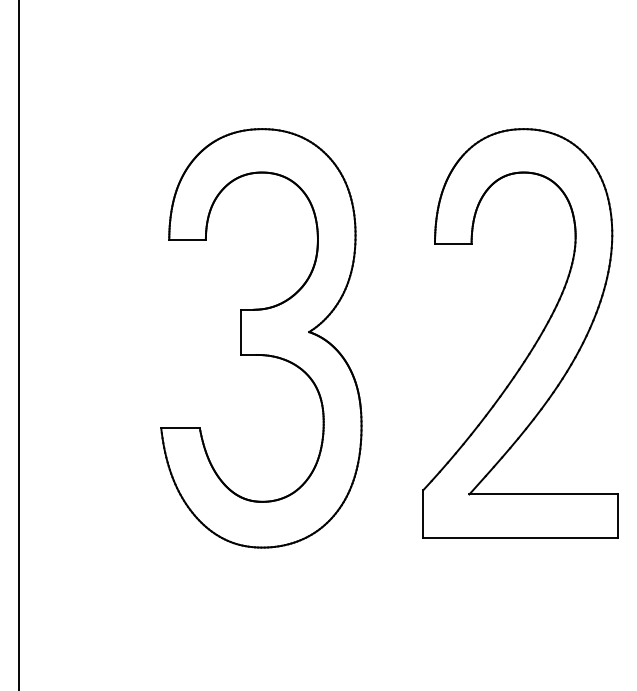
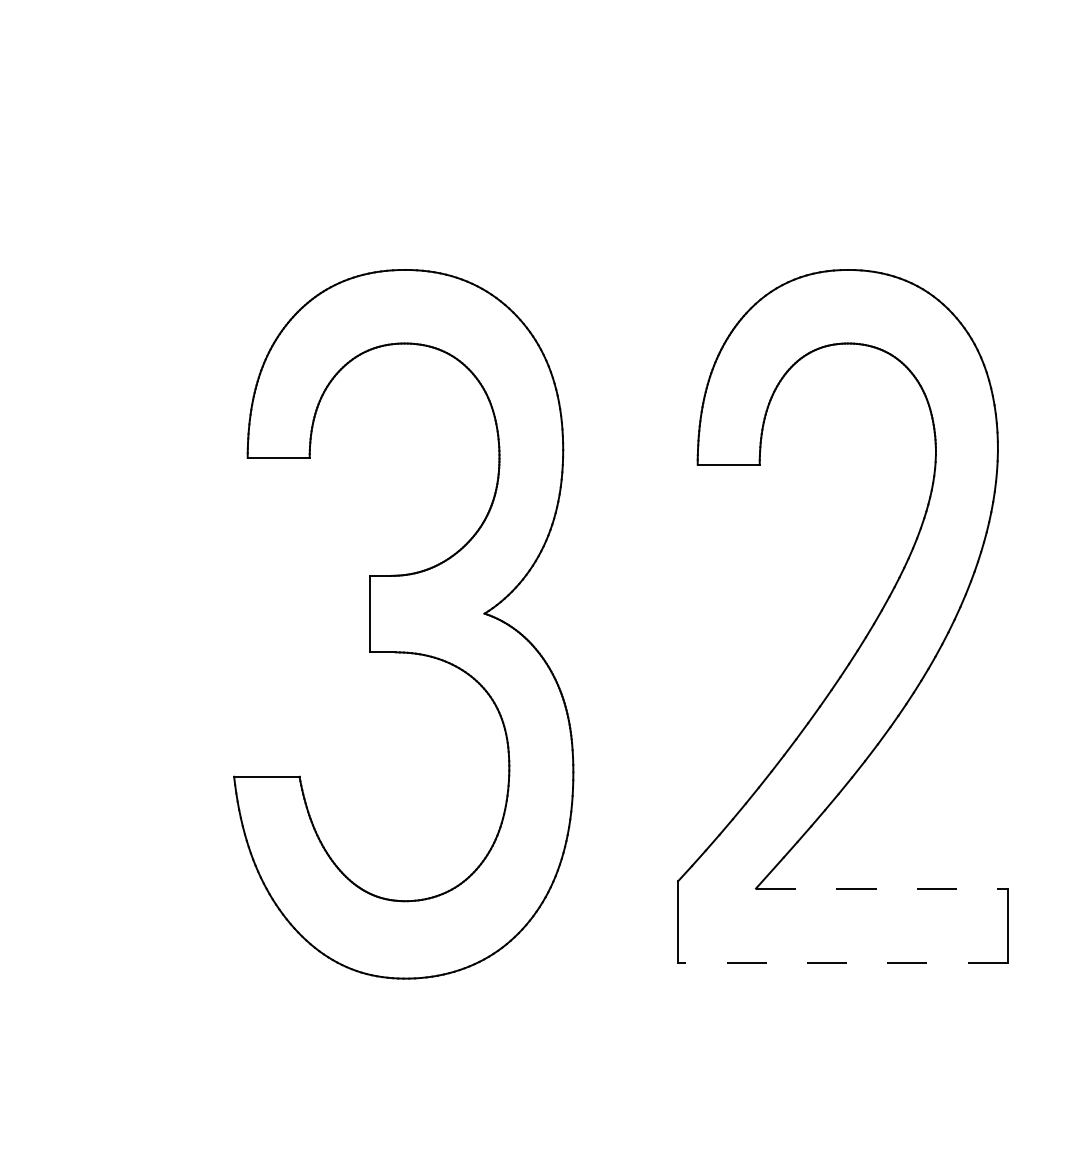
line: (544, 494) -> (883, 888), solid -> dashed
line: (520, 538) -> (842, 963), solid -> dashed

